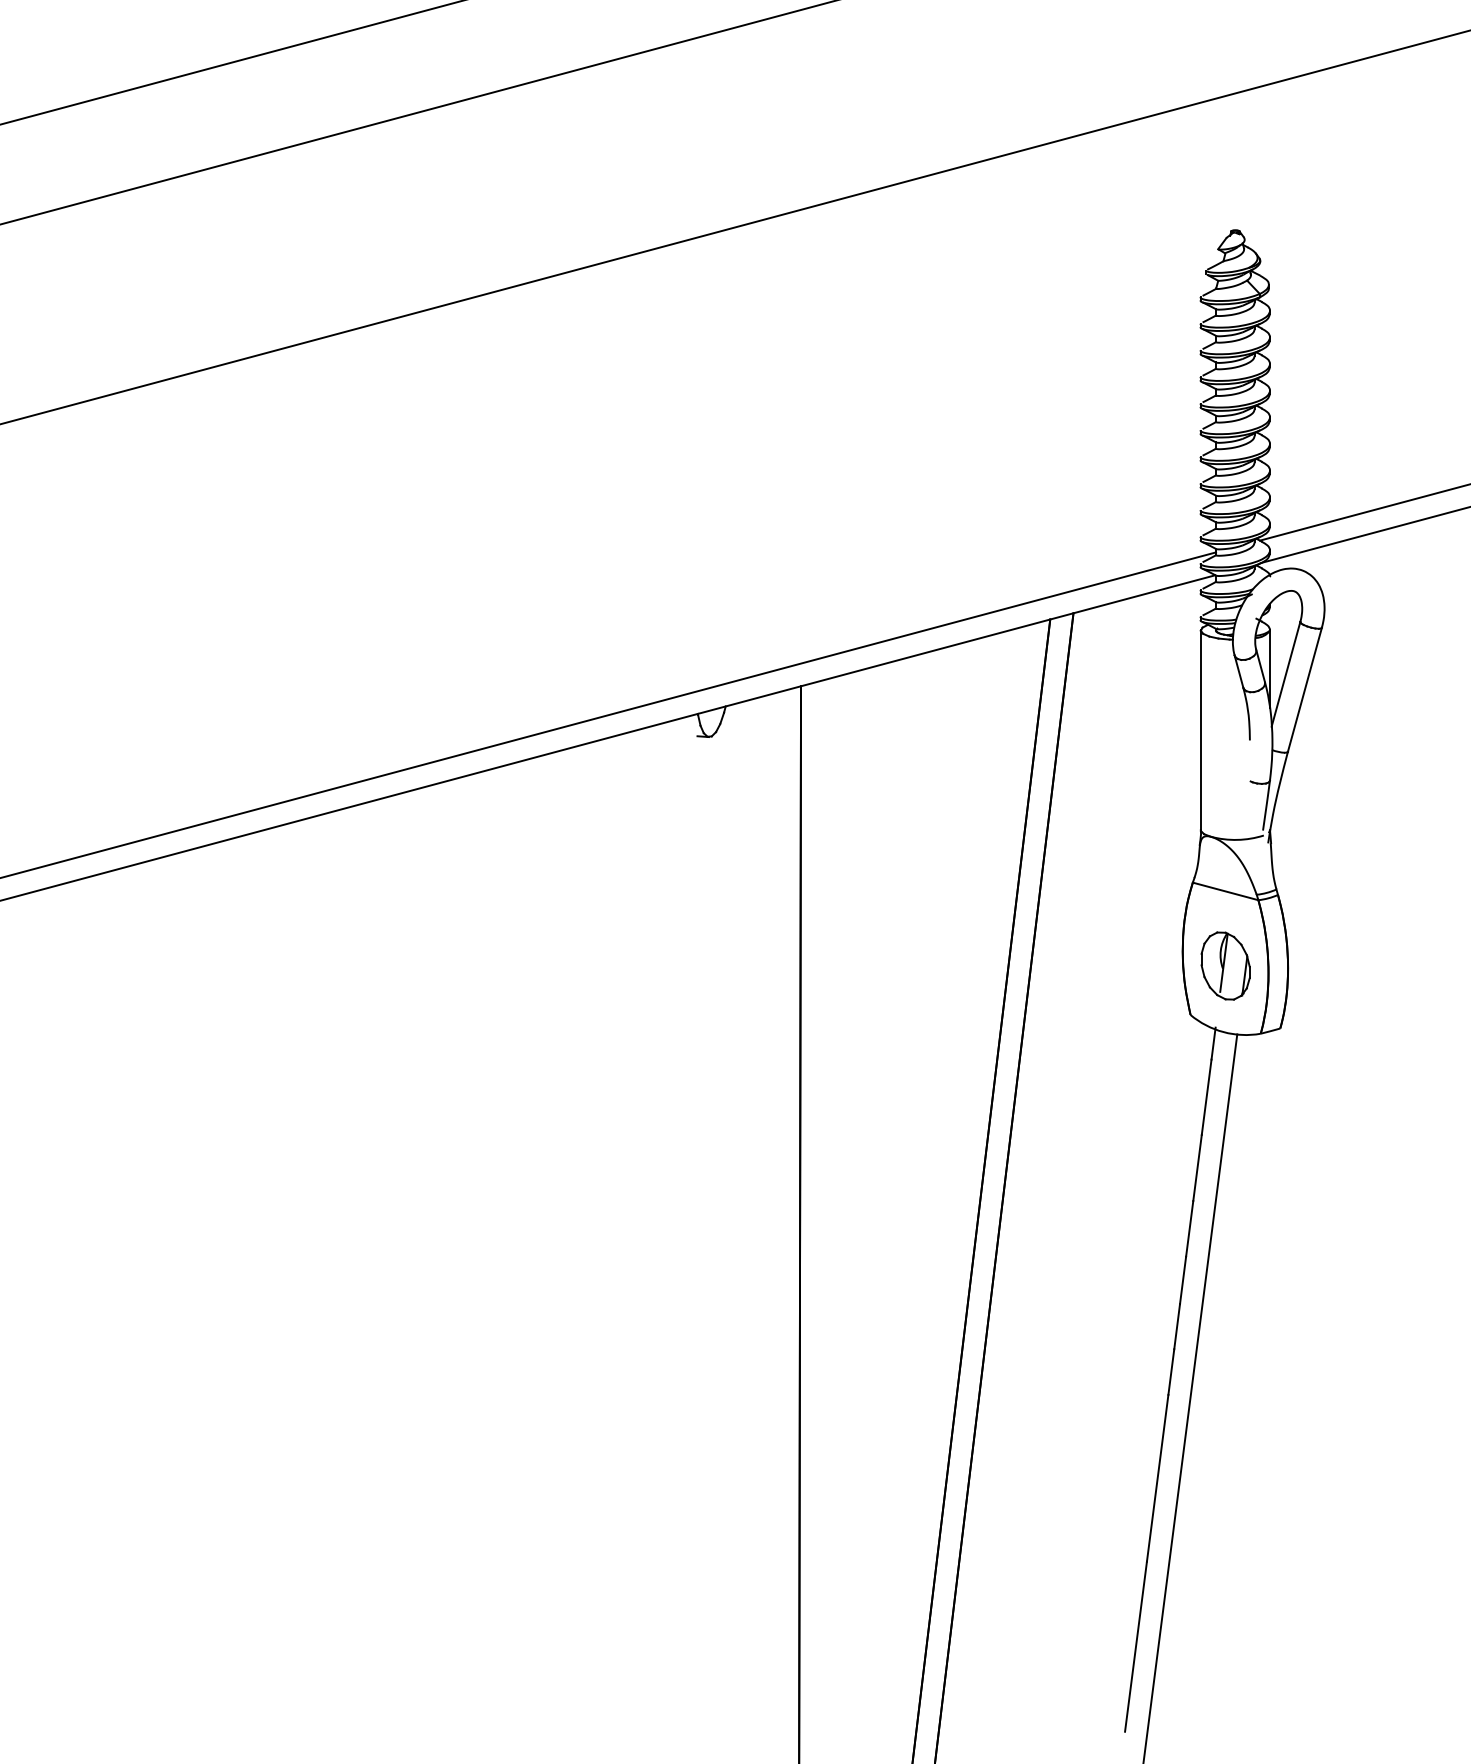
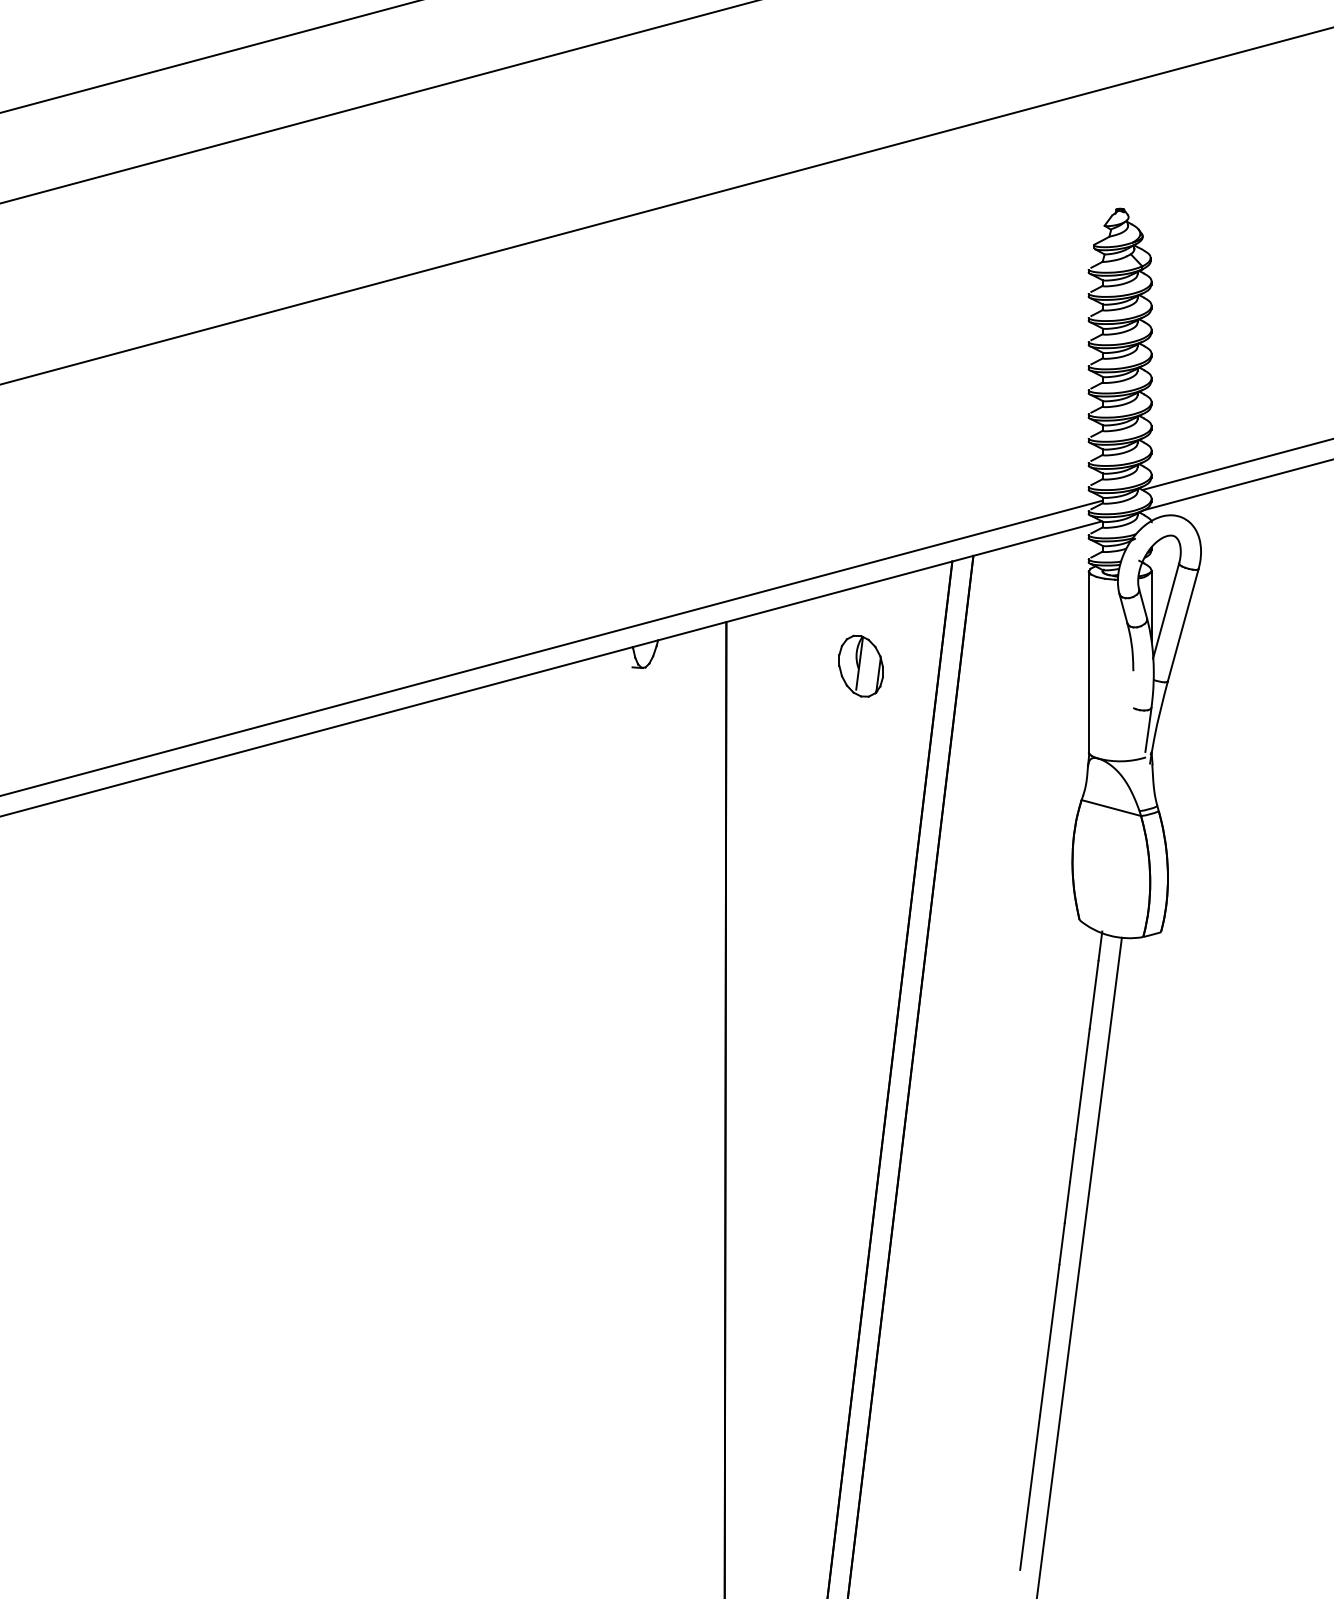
part: (1225, 965) -> (861, 665), moved

